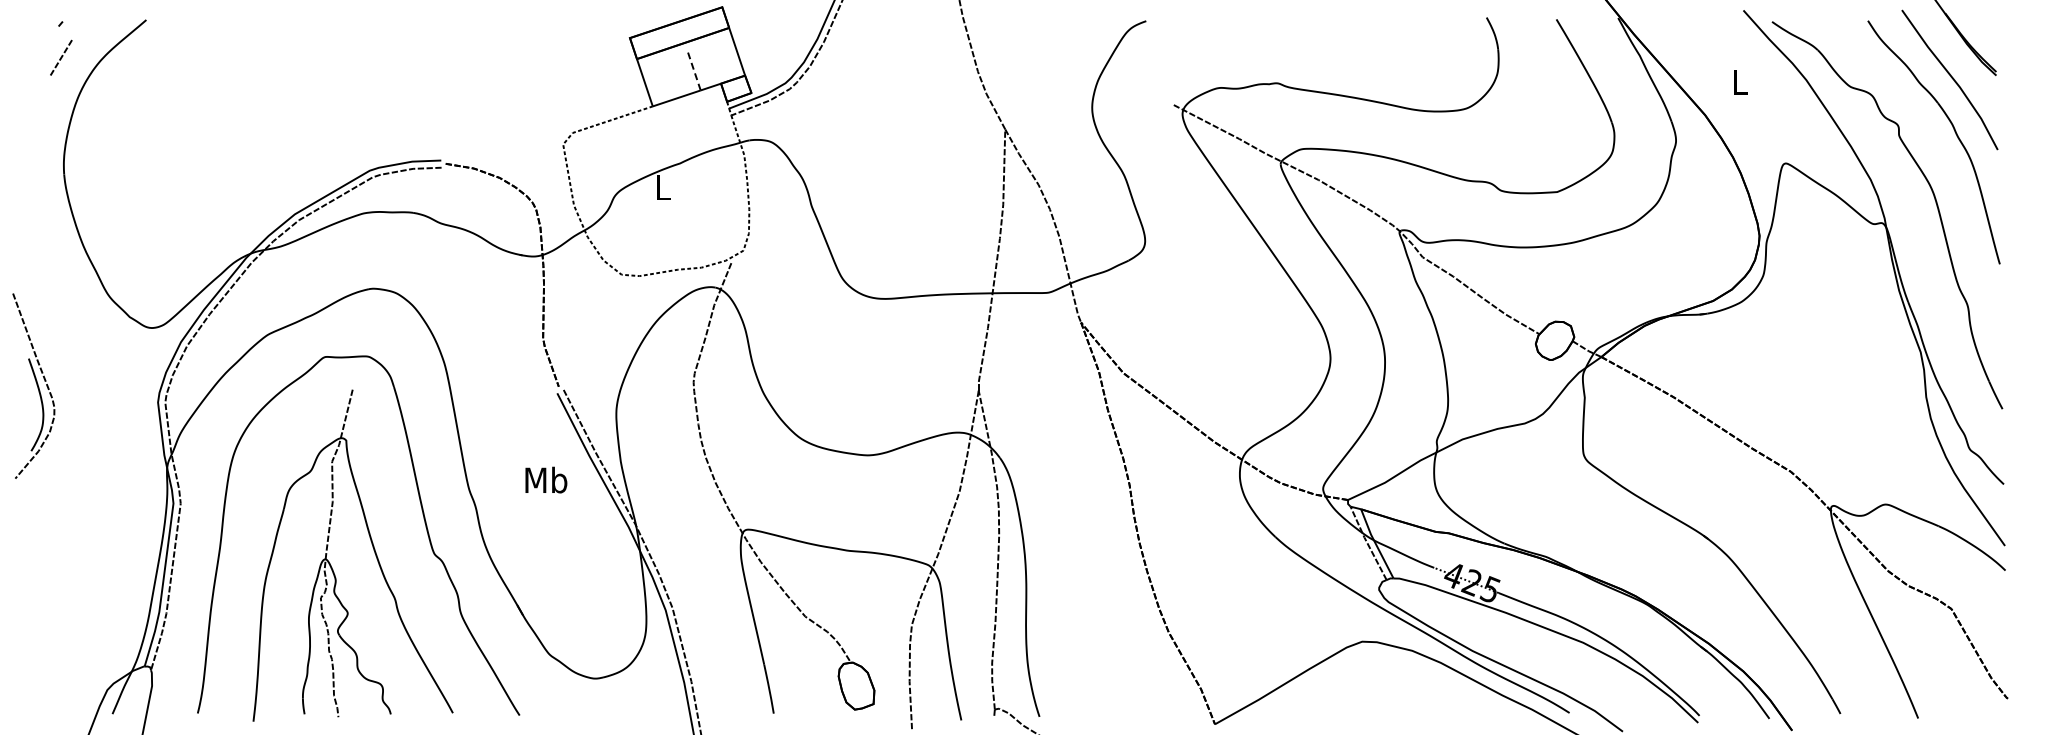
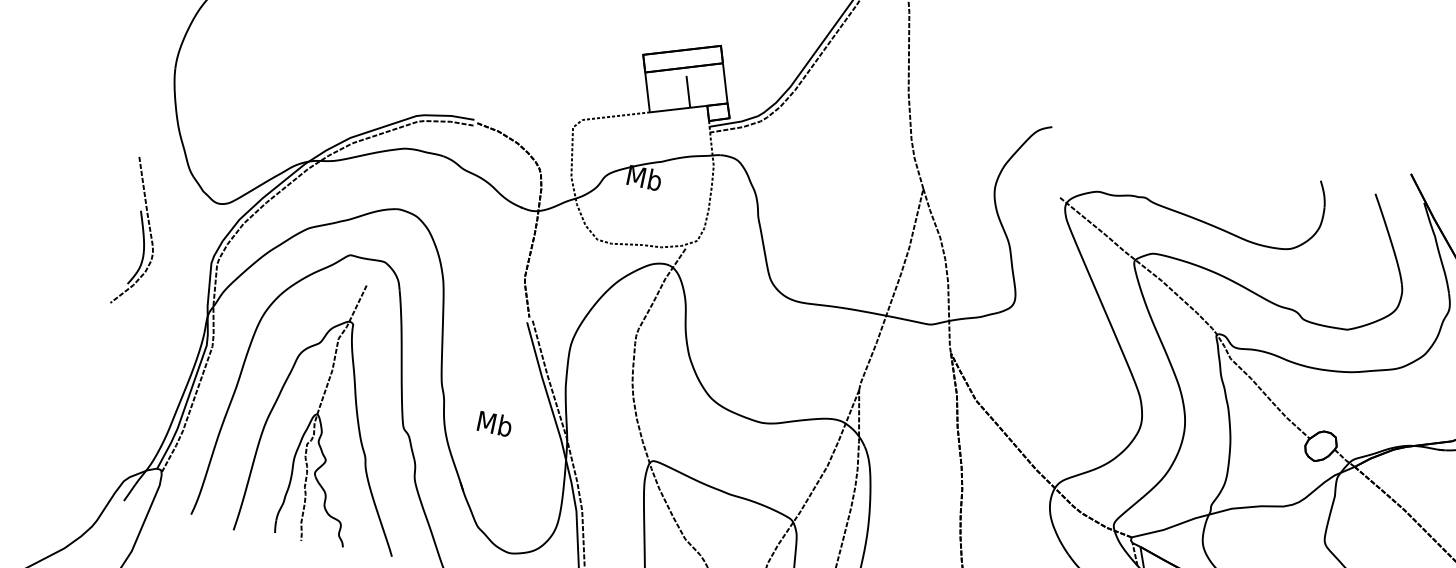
line: (694, 71) -> (688, 91), dashed -> solid
text: (663, 187) -> (644, 177), L -> Mb
part: (33, 385) -> (140, 232), moved
text: (546, 479) -> (495, 423), moved

